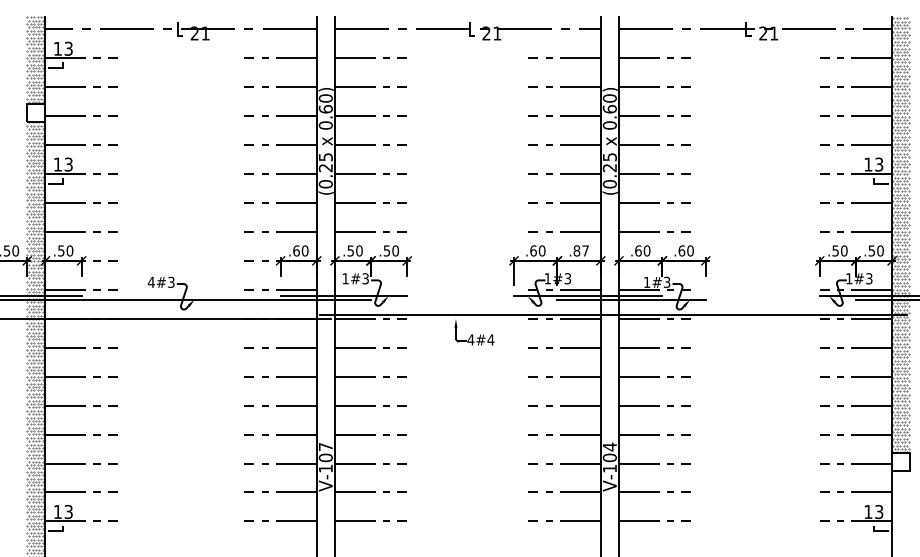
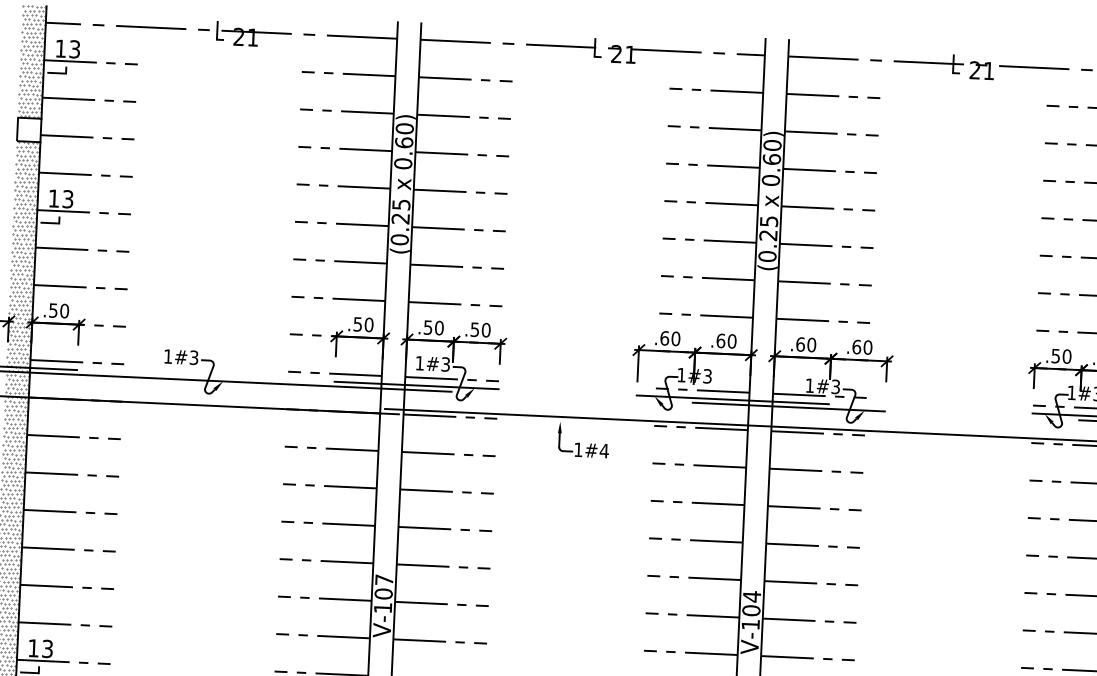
text: (296, 250) -> (357, 323), .60 -> .50
text: (580, 250) -> (725, 340), .87 -> .60
text: (150, 282) -> (167, 356), 4#3 -> 1#3
line: (370, 289) -> (451, 378), added
text: (470, 339) -> (577, 449), 4#4 -> 1#4

